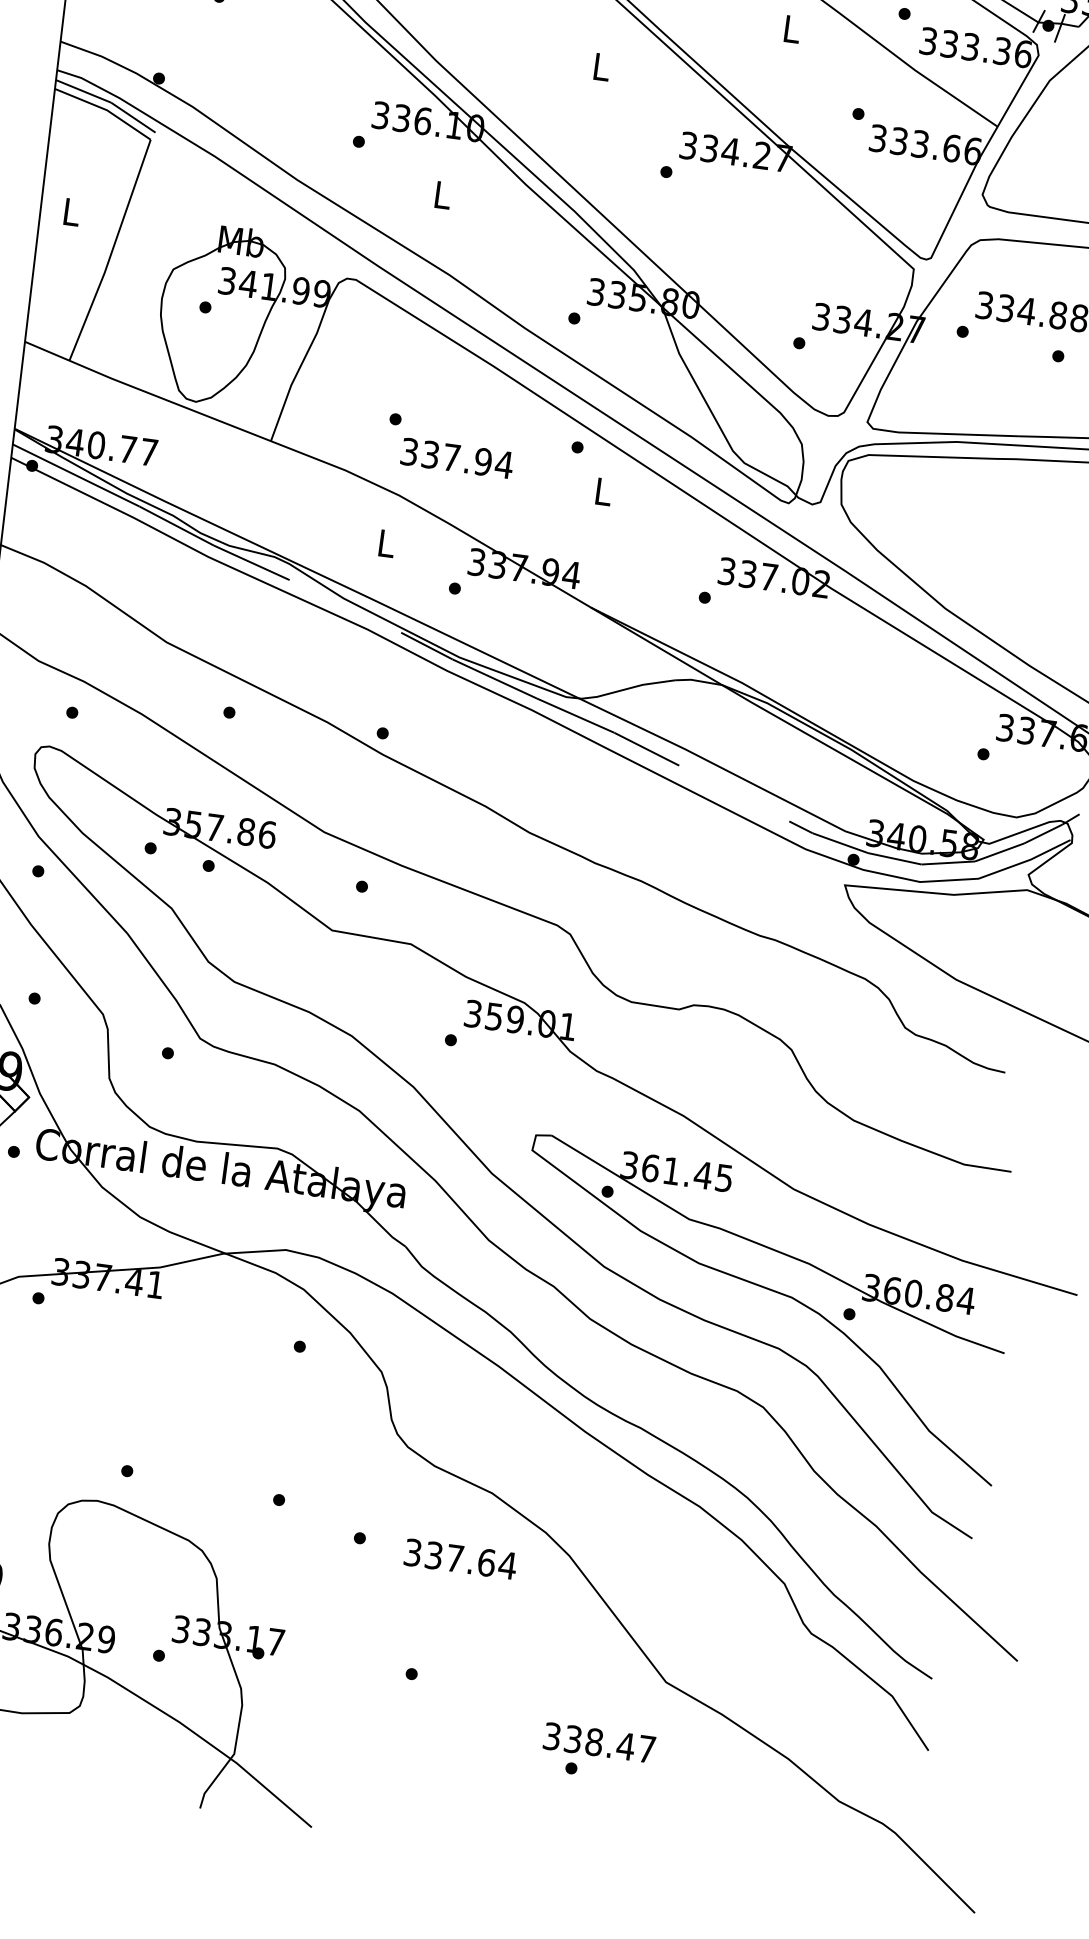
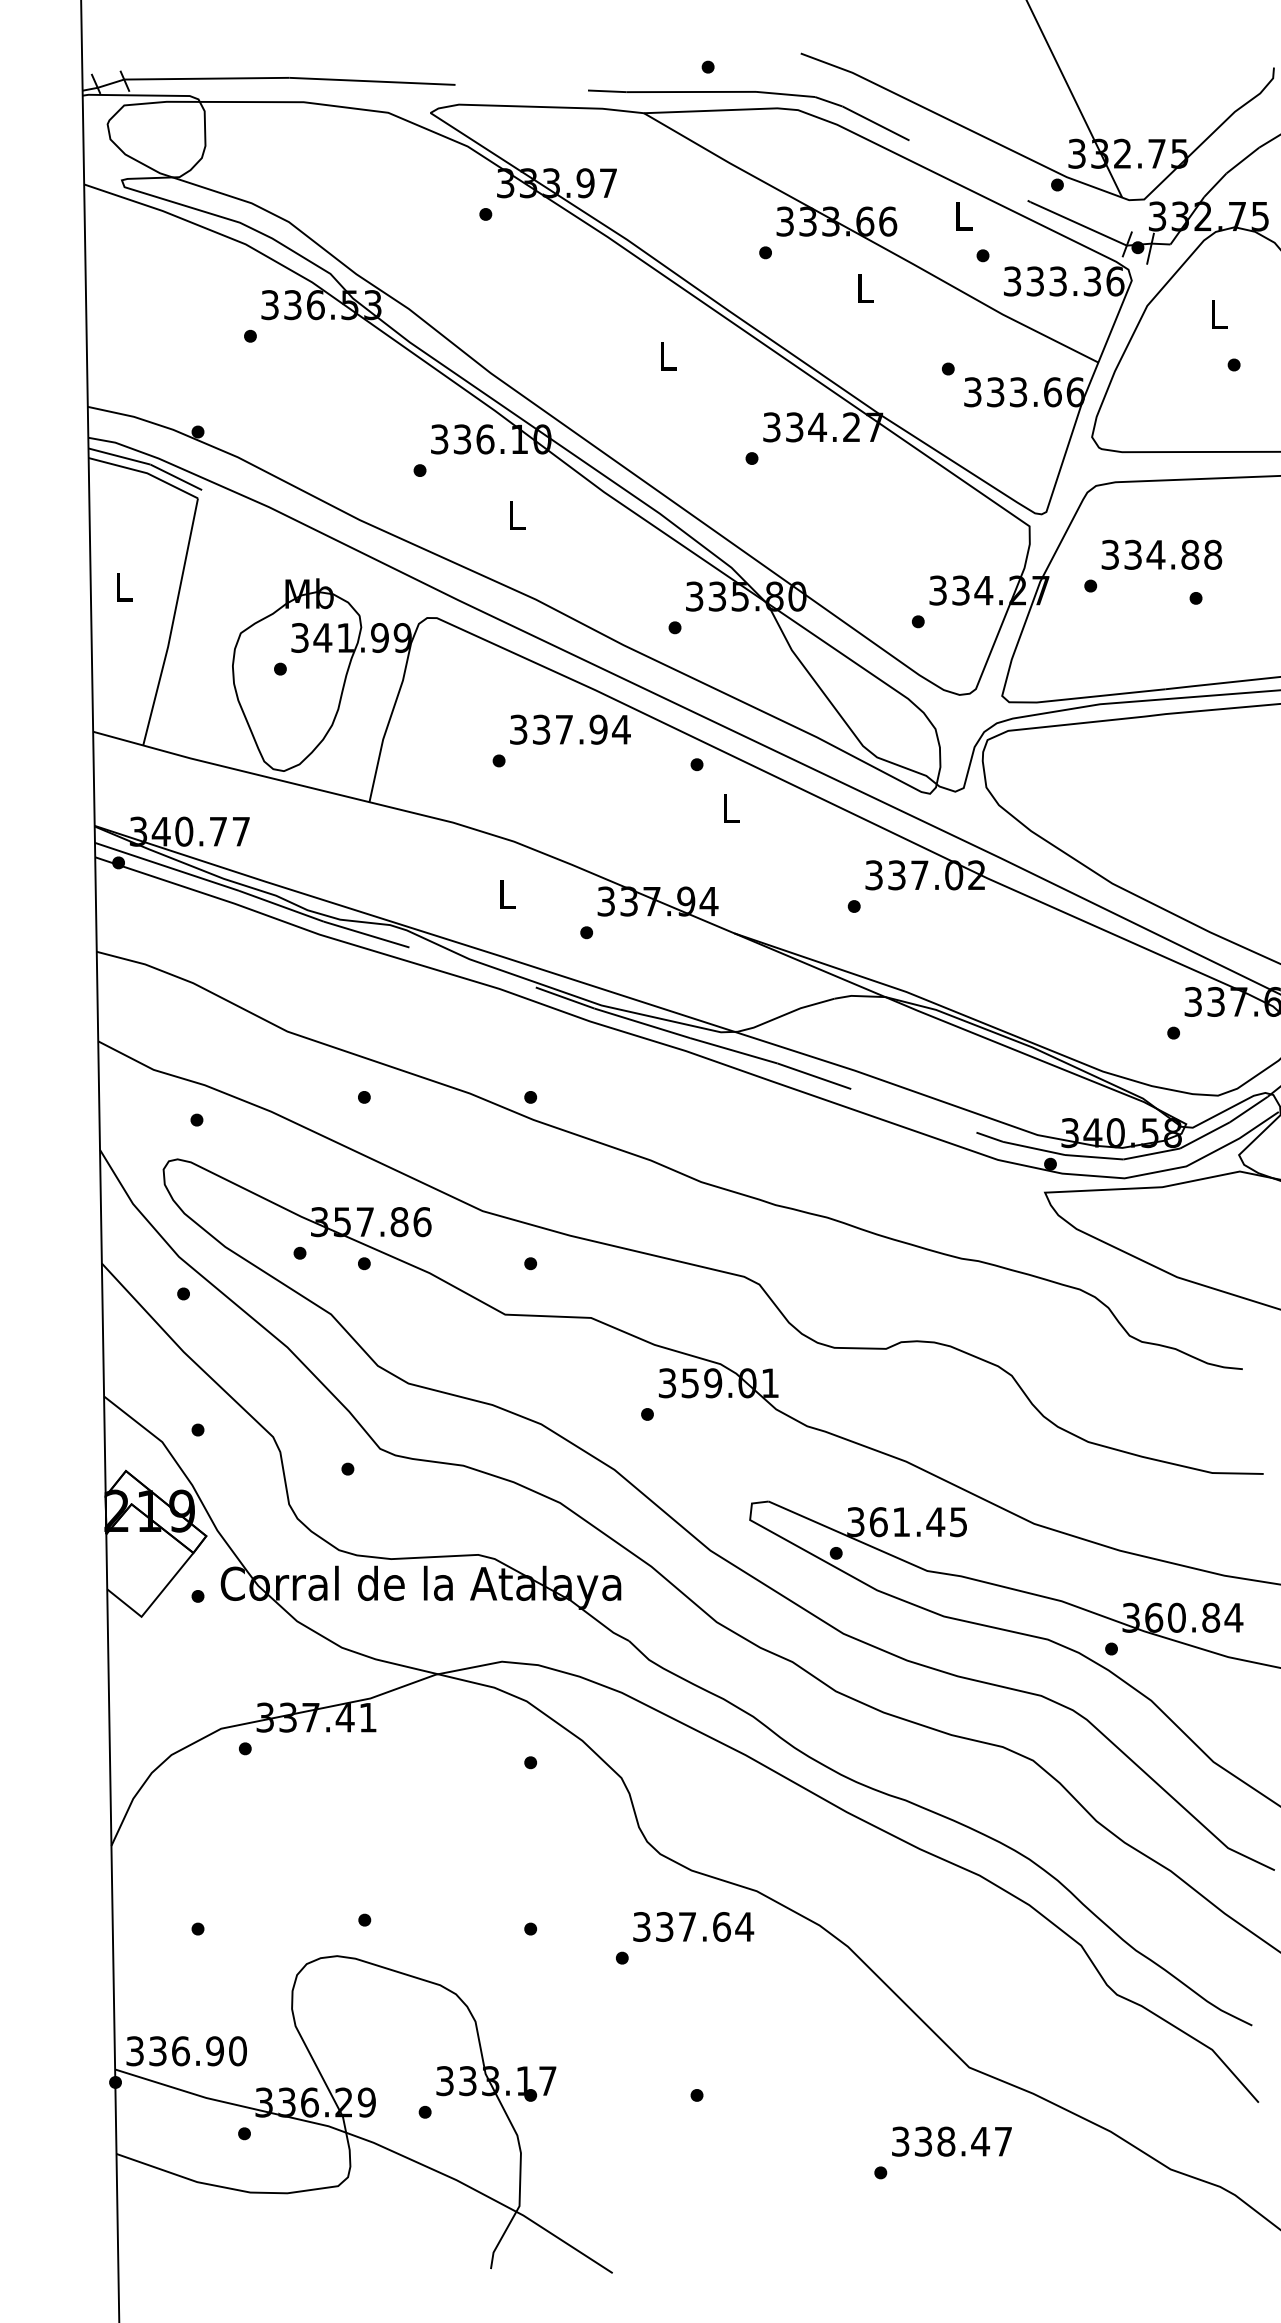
text: (457, 458) -> (570, 729), moved
text: (460, 1558) -> (693, 1926), moved
text: (599, 1742) -> (951, 2141), moved

